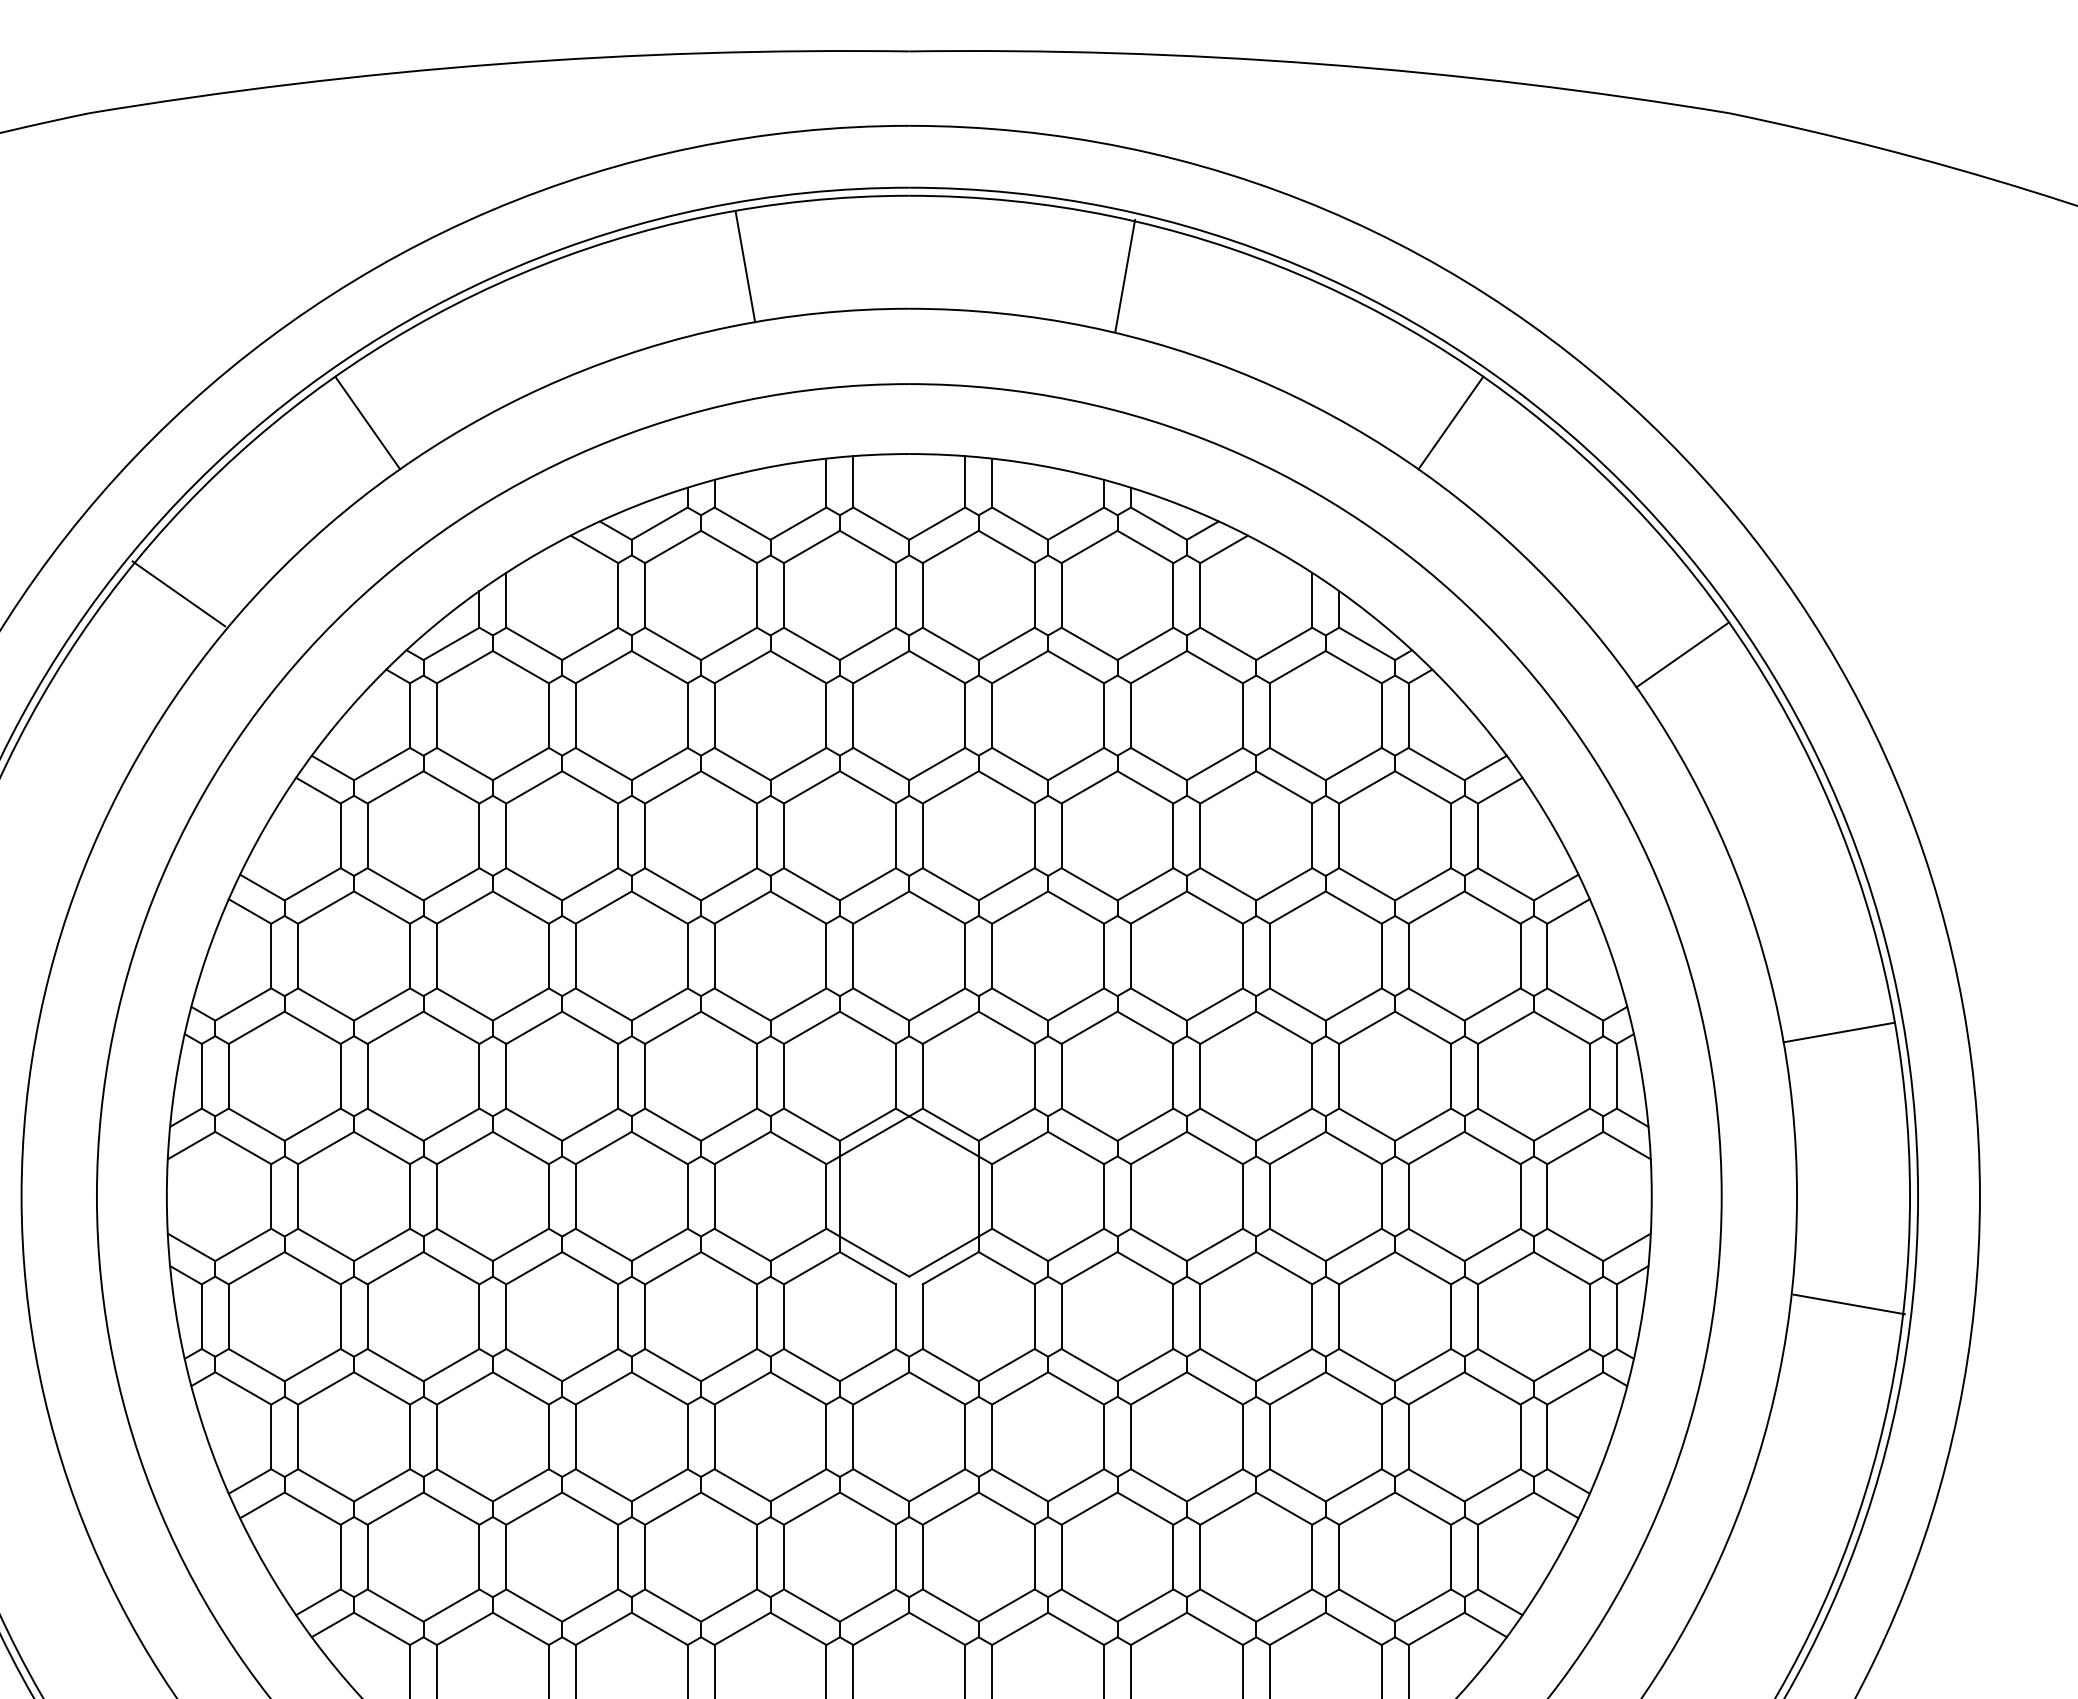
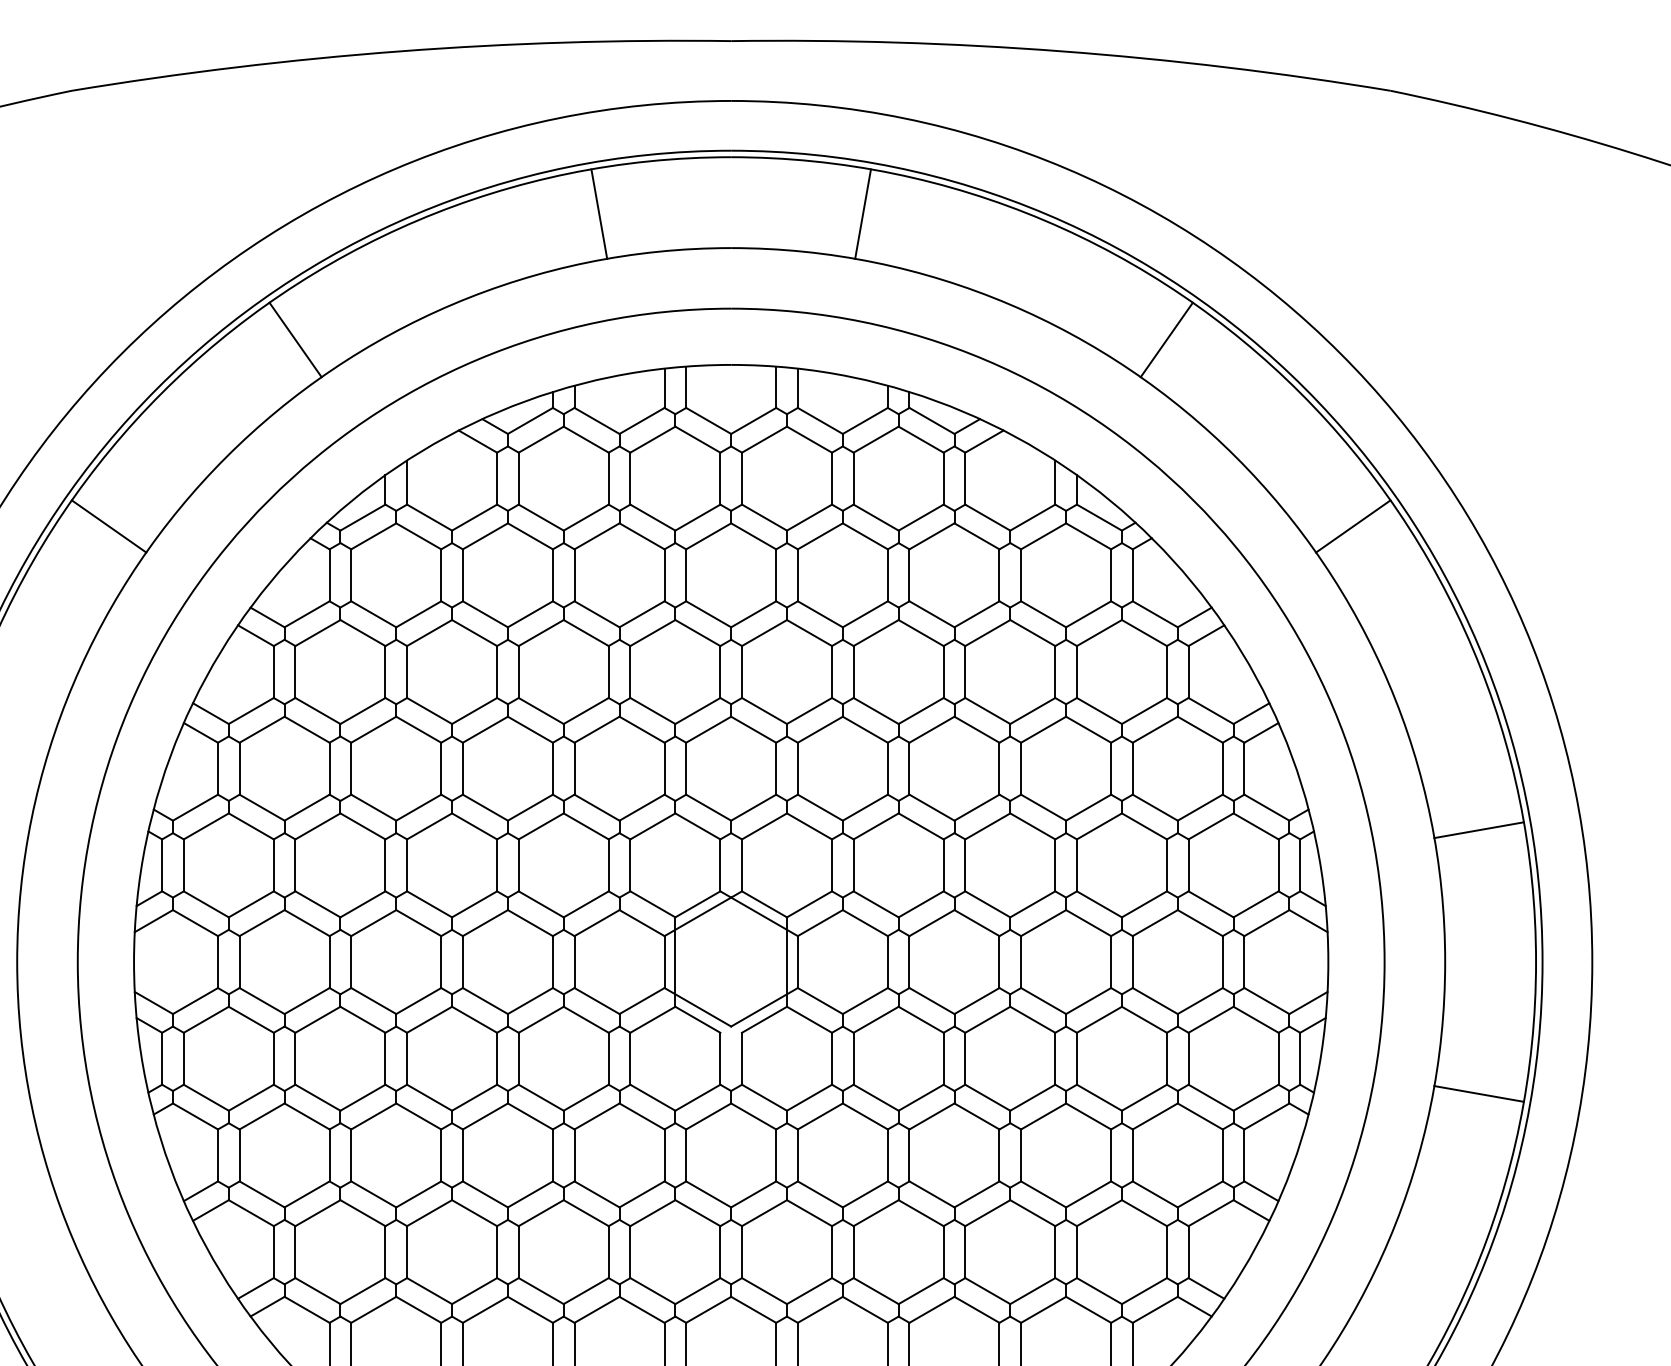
line: (1125, 275) -> (863, 214), moved
line: (178, 593) -> (108, 526), moved
line: (1848, 1304) -> (1478, 1093), moved

